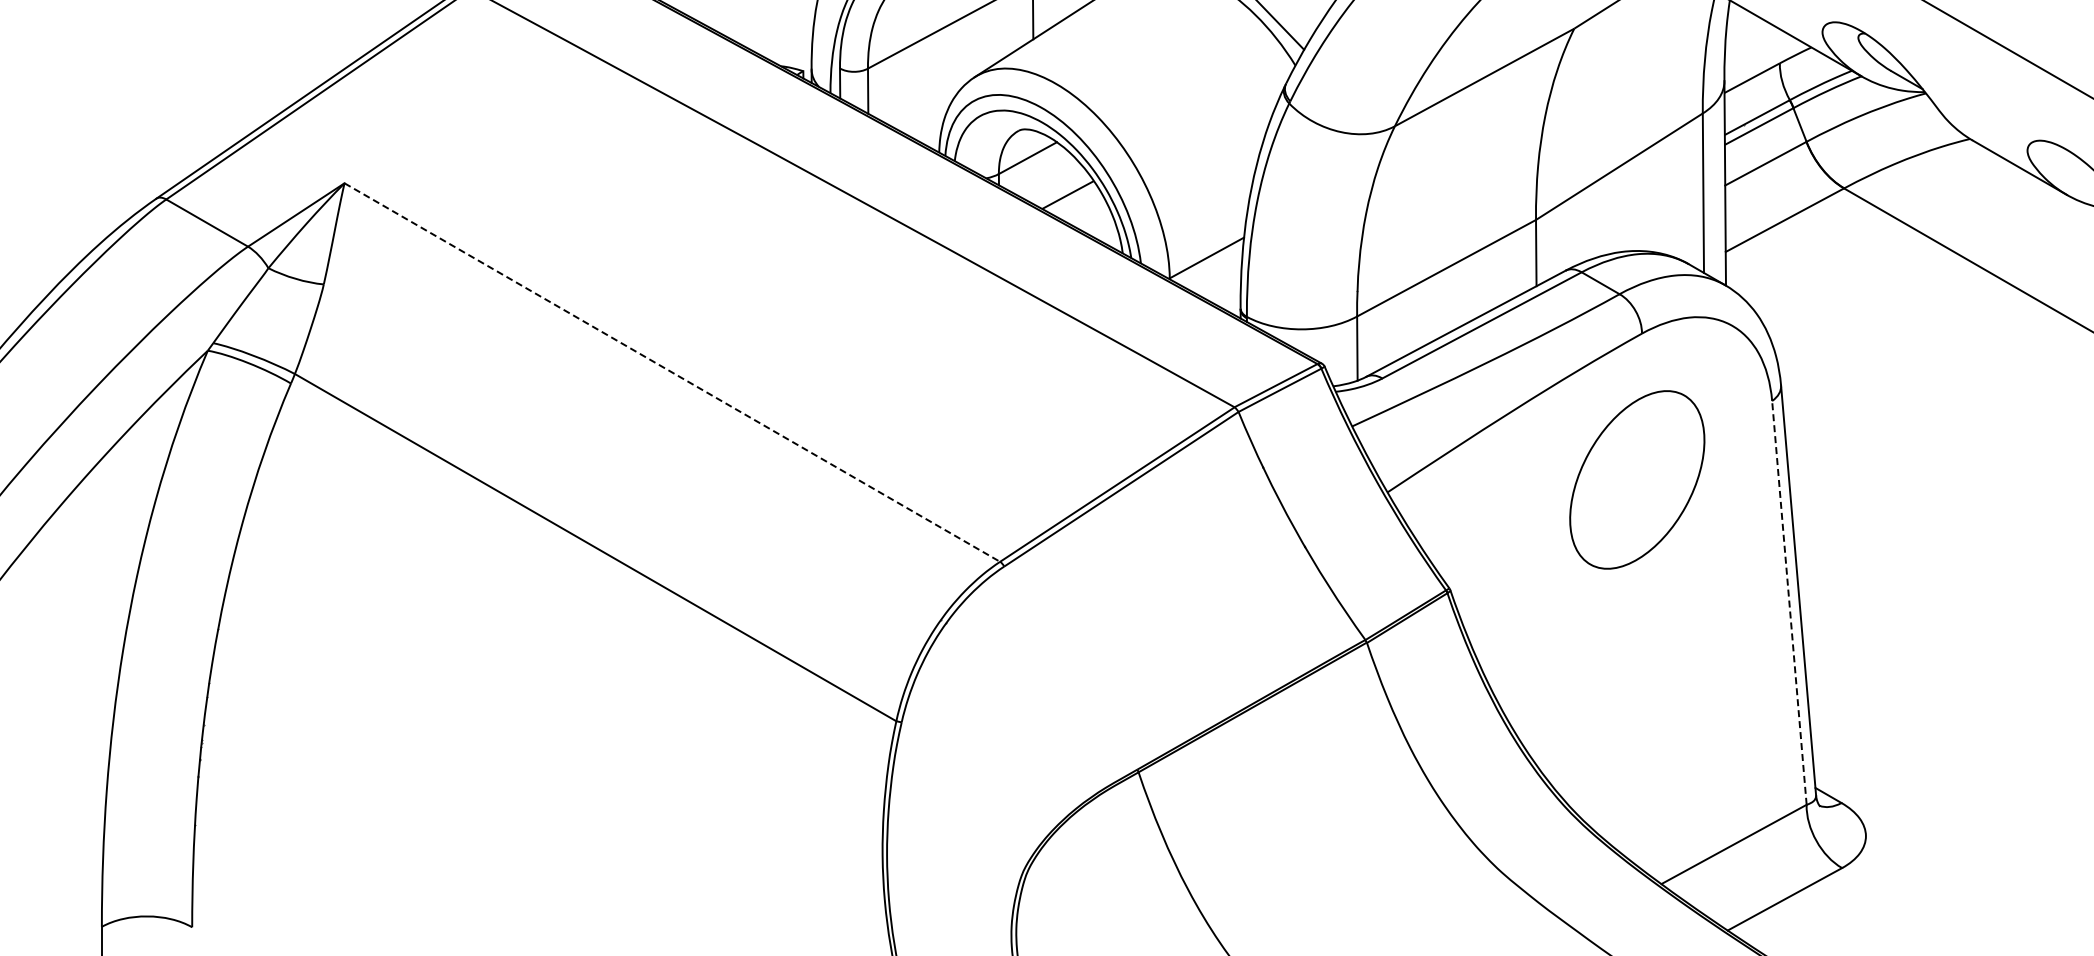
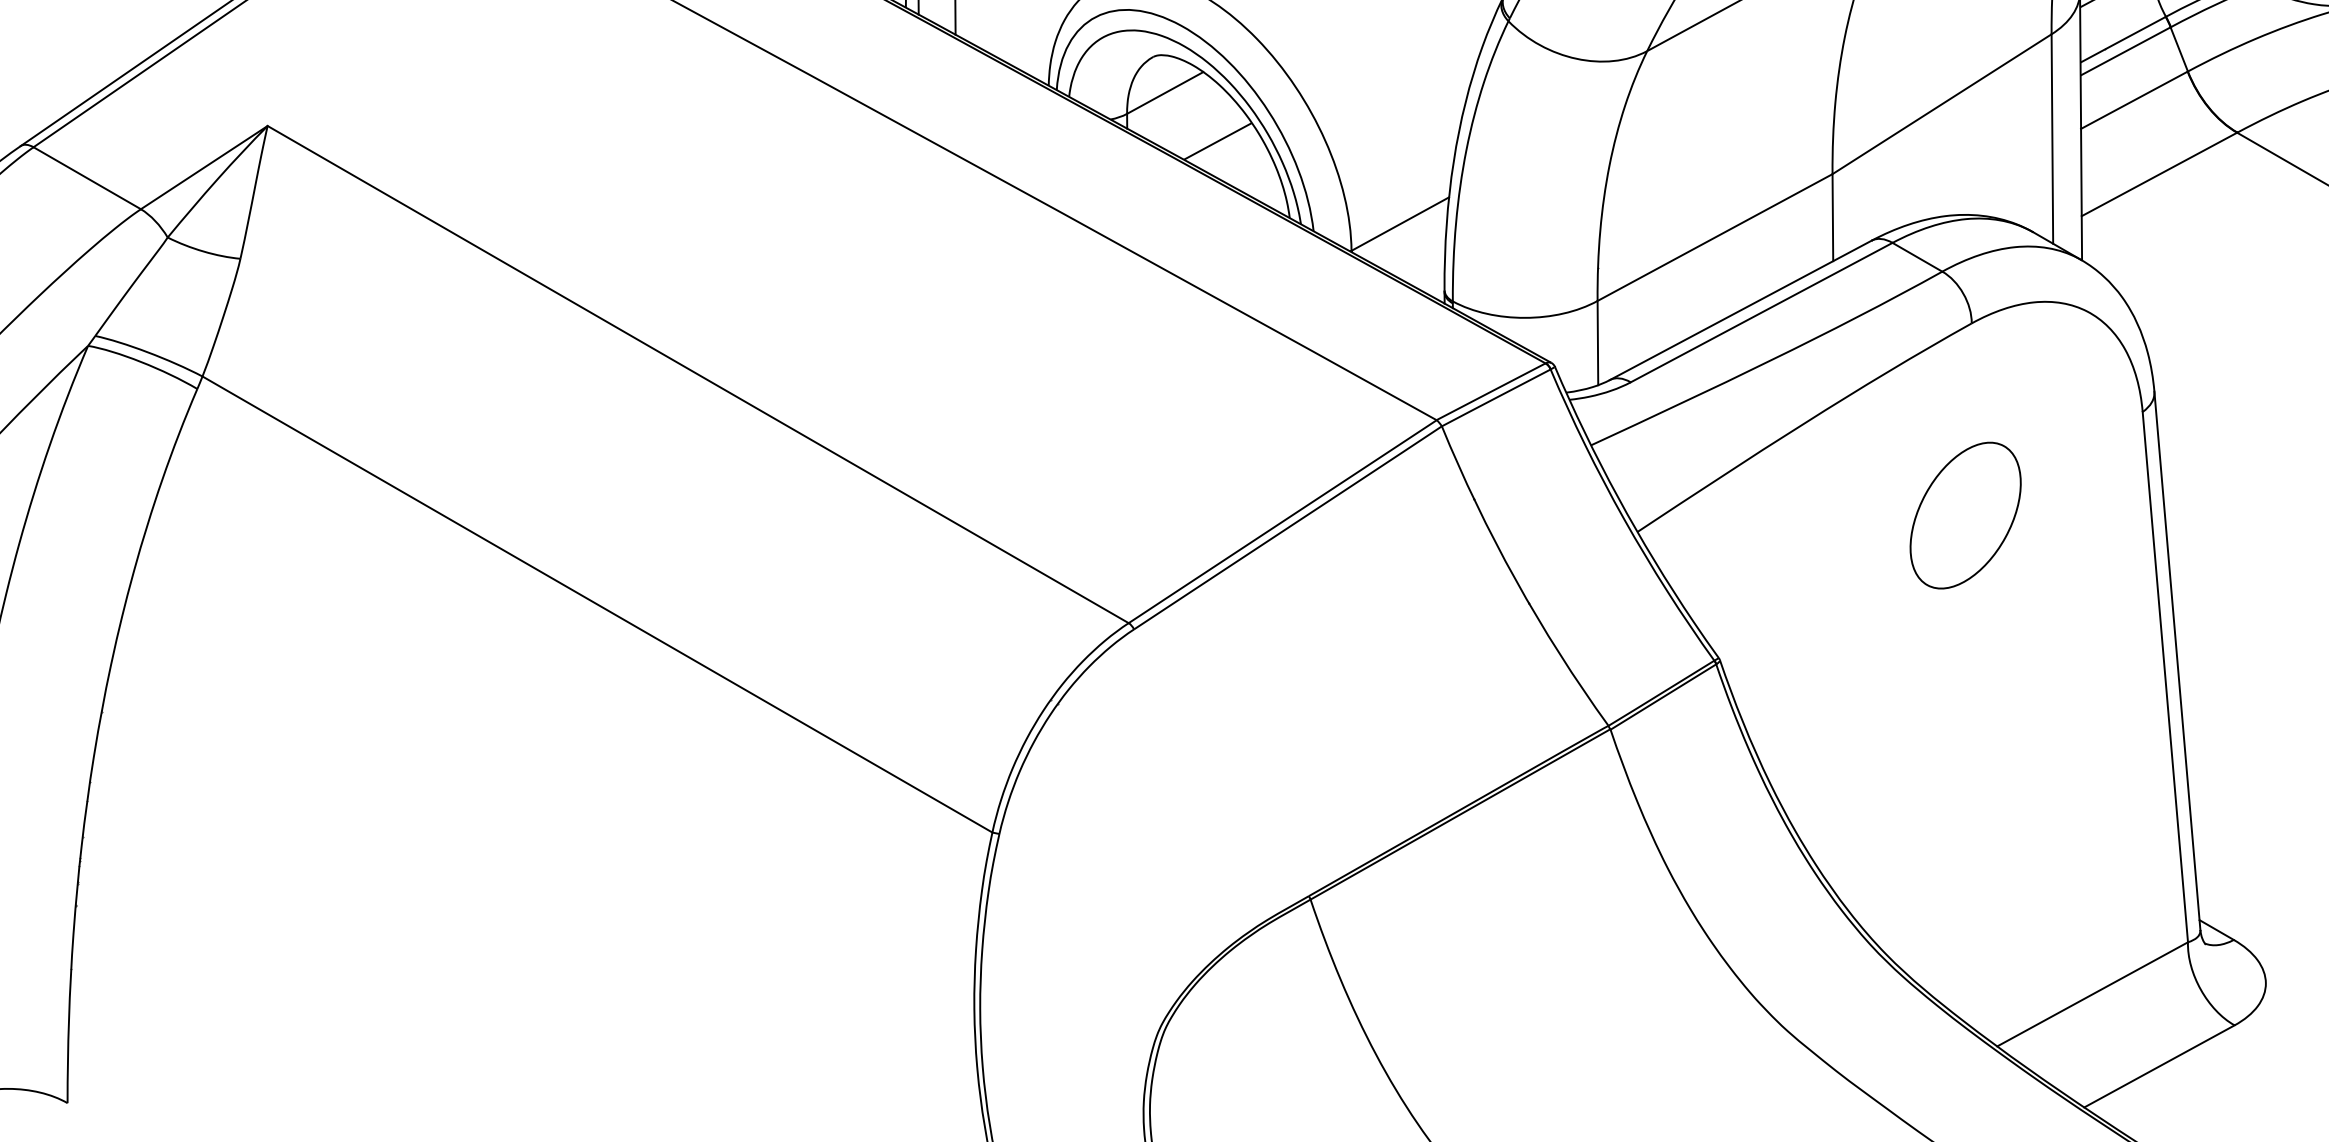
line: (672, 372) -> (698, 374), dashed -> solid
part: (1637, 479) -> (1965, 515), size x0.62
line: (1789, 602) -> (2165, 676), dashed -> solid

